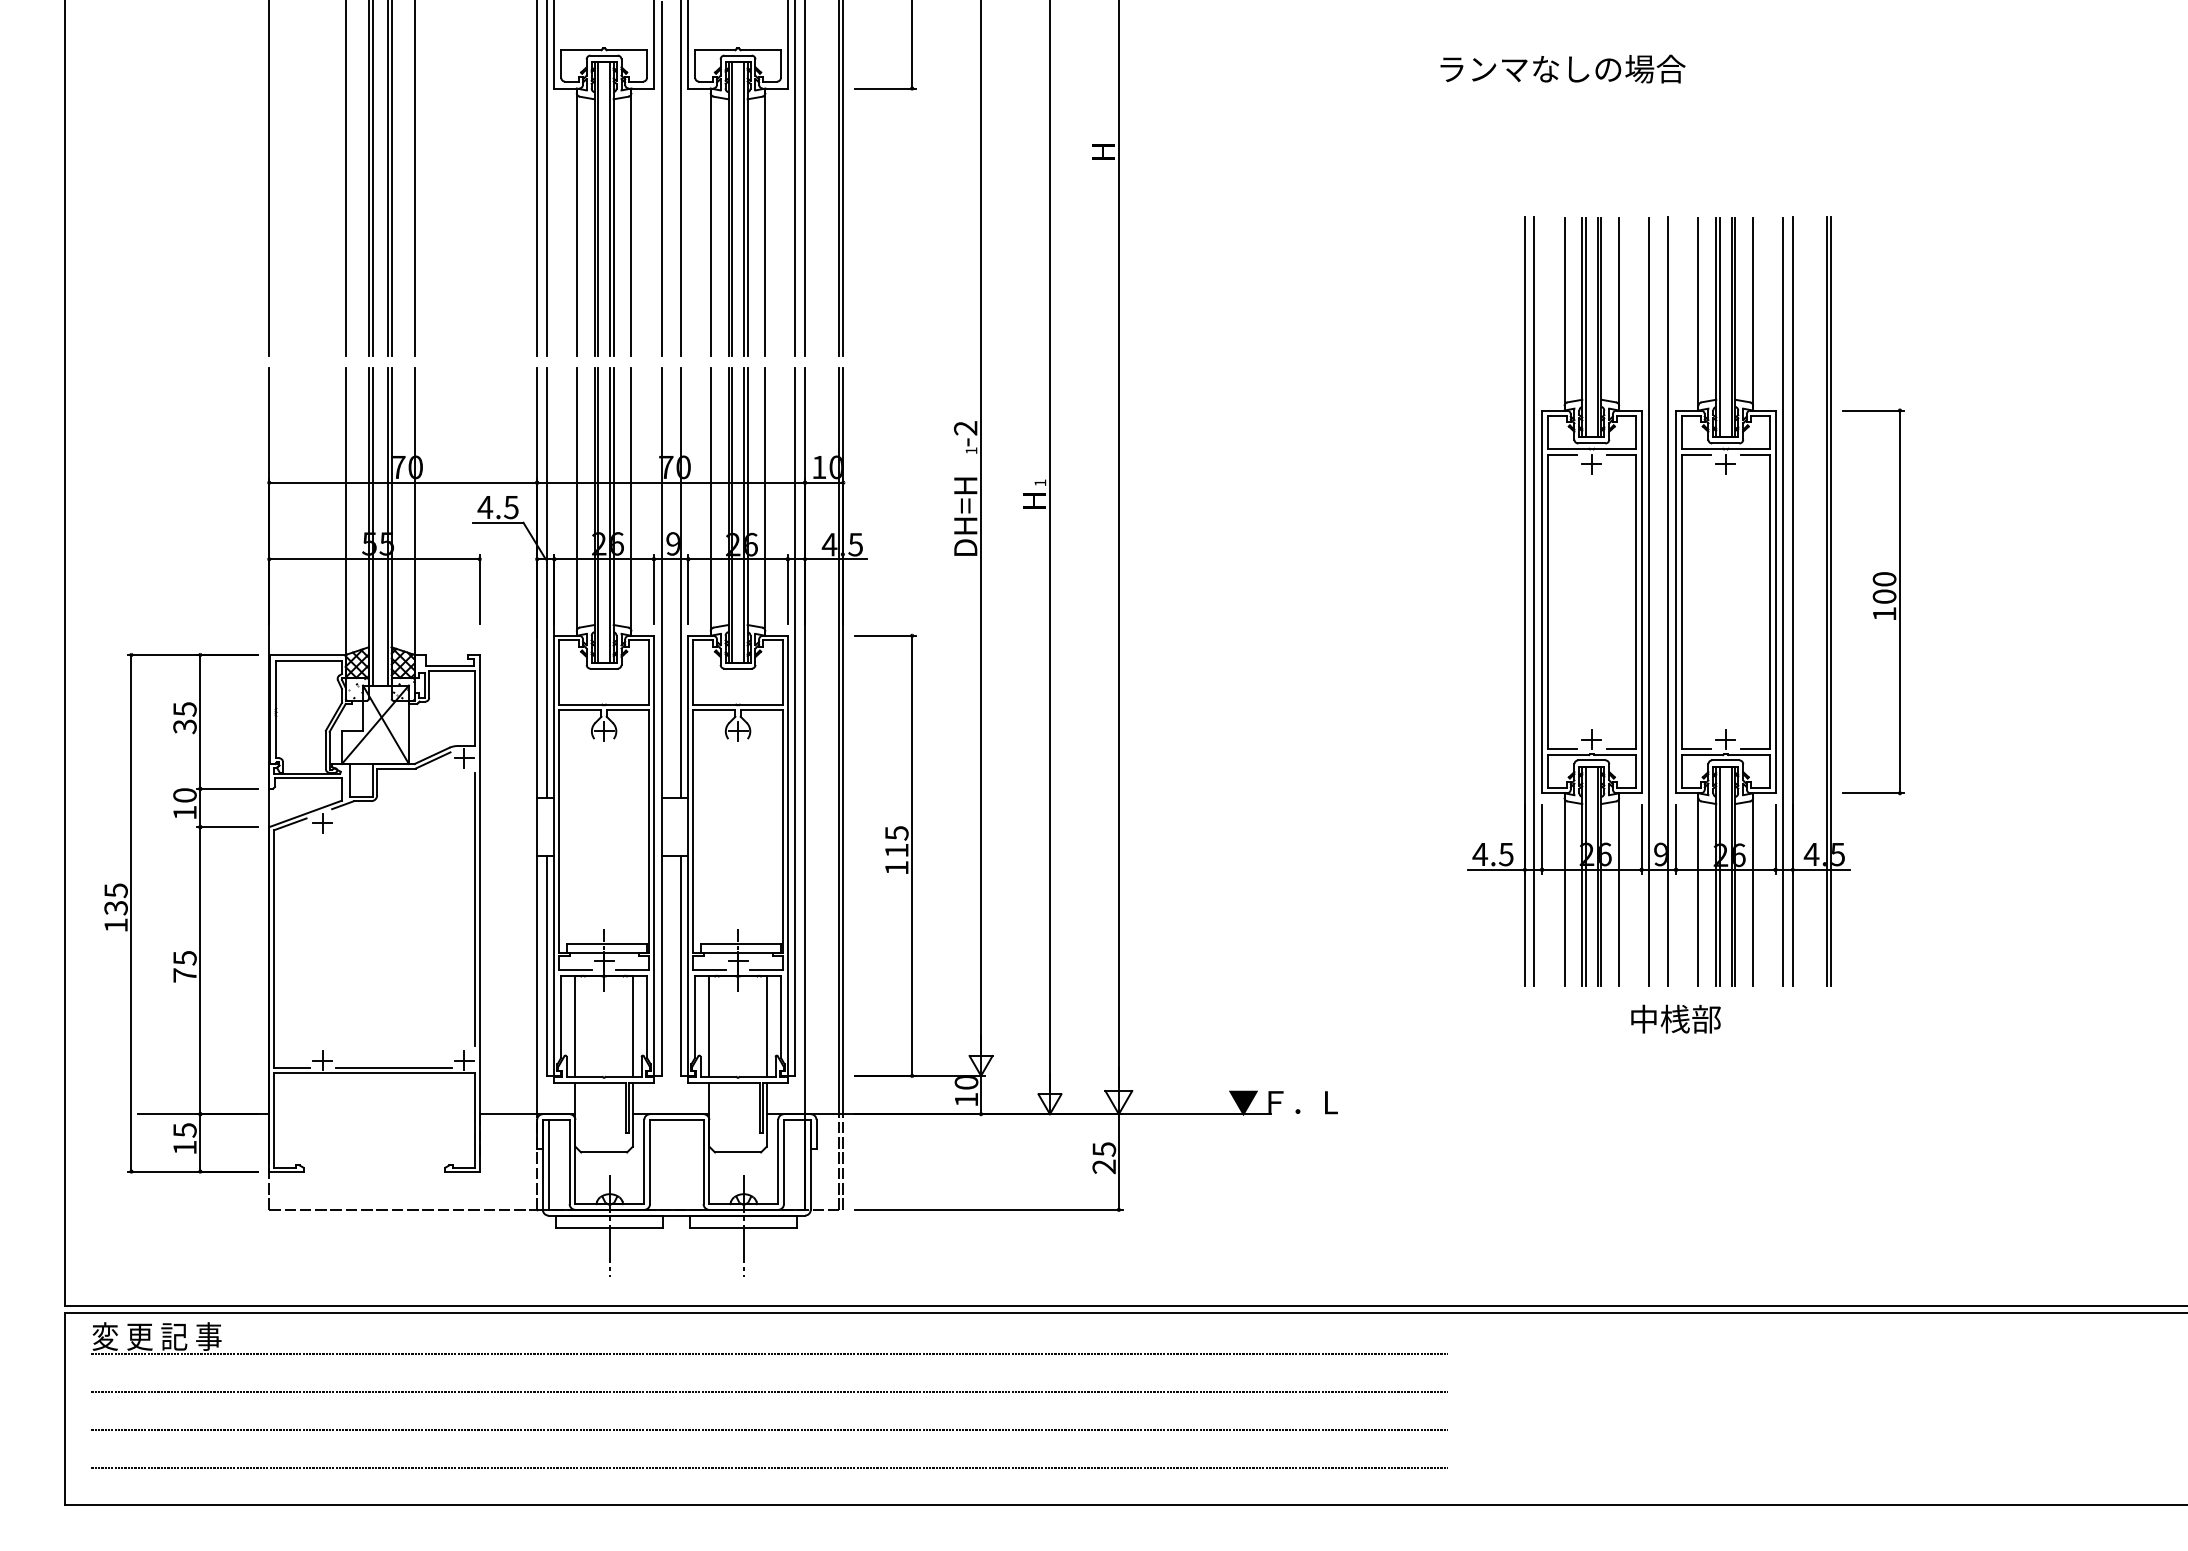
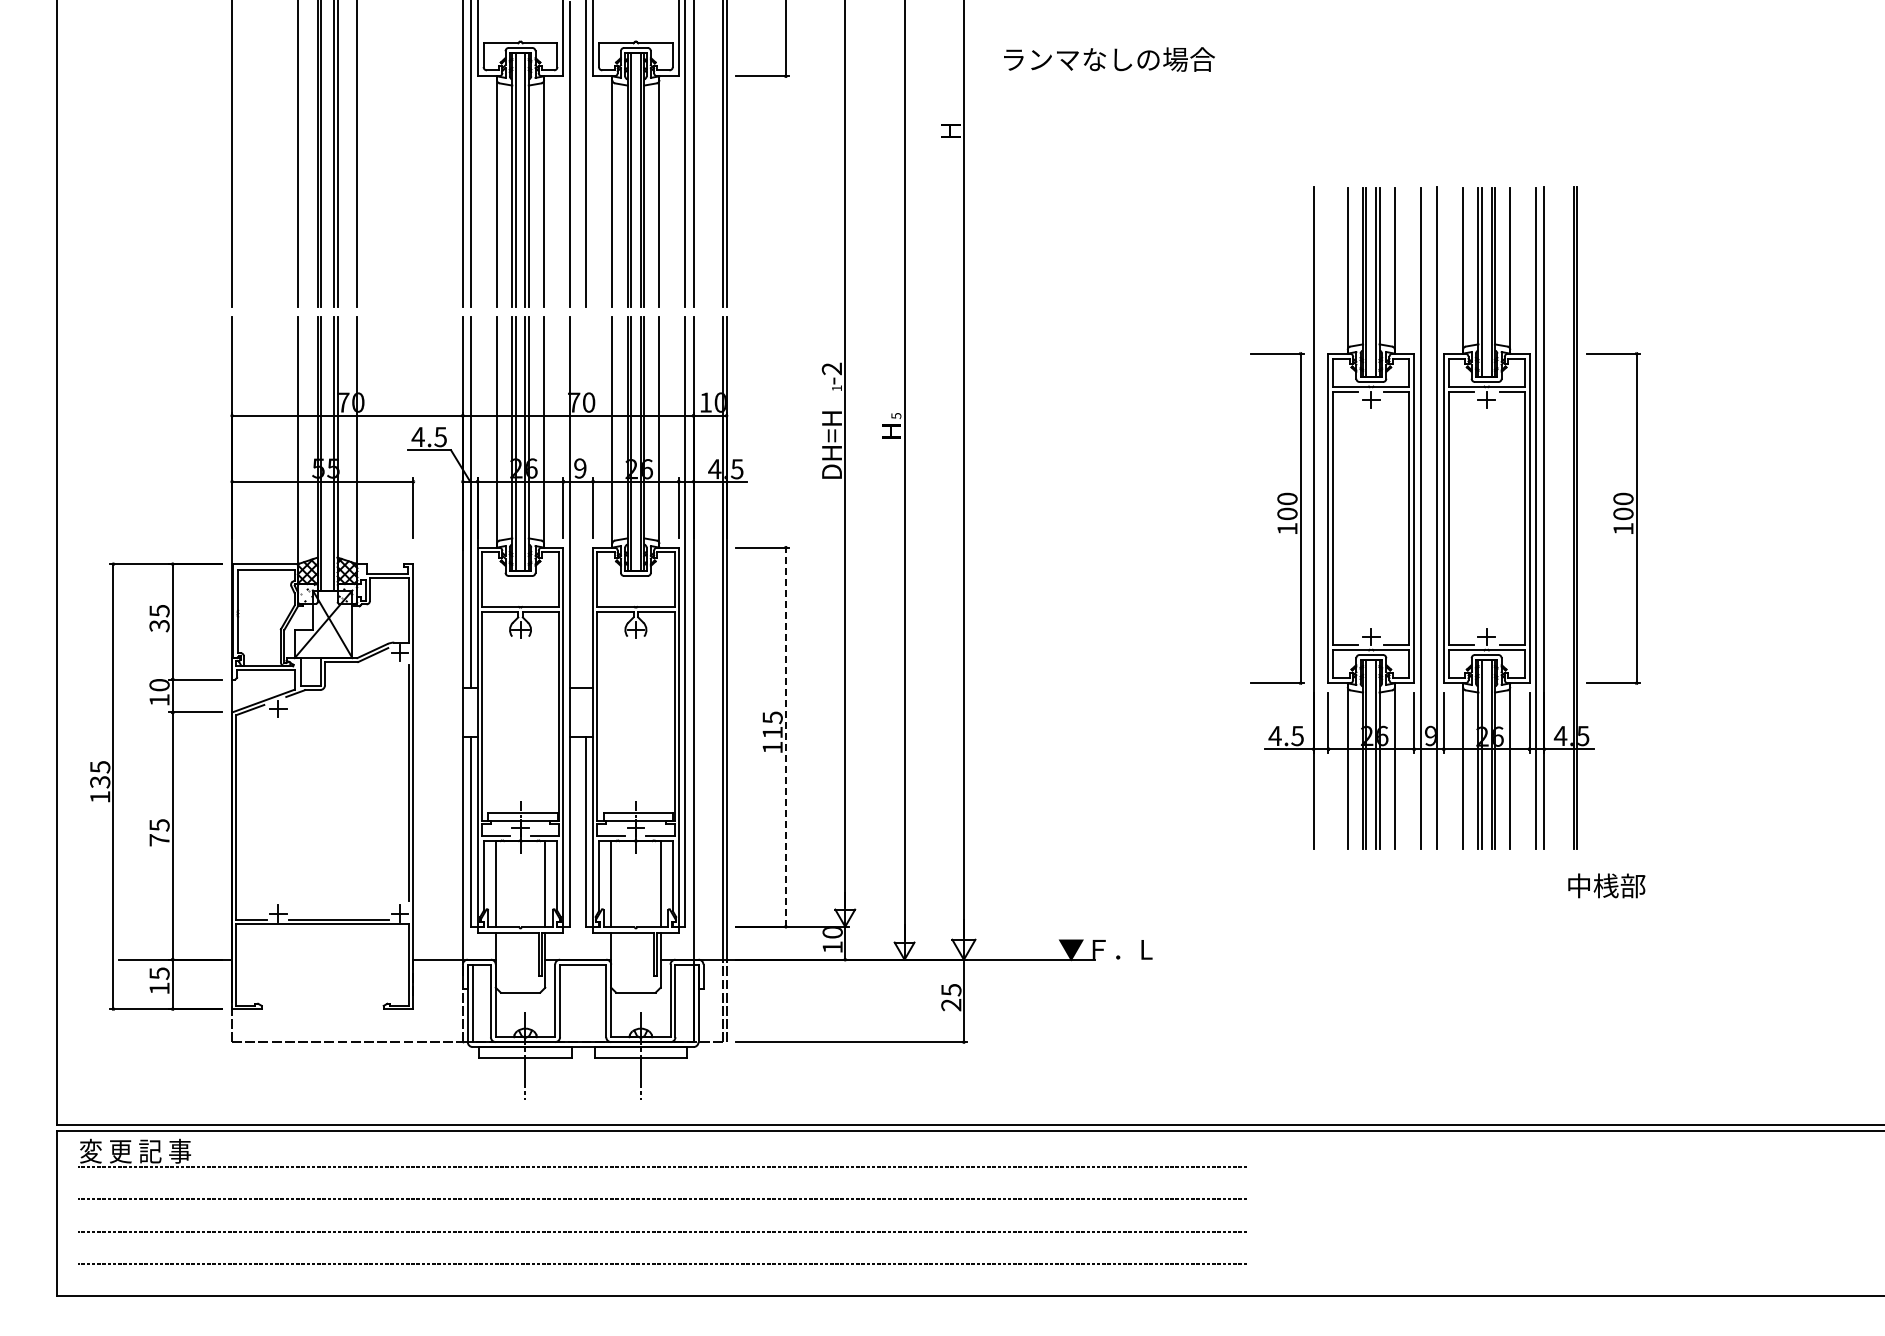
text: (1563, 69) -> (1109, 59), moved
text: (1040, 483) -> (896, 416), 1 -> 5
line: (680, 582) -> (586, 501), removed
part: (1482, 601) -> (1277, 518), added
line: (1534, 601) -> (1321, 518), removed
line: (911, 856) -> (785, 737), solid -> dashed
text: (1675, 1018) -> (1606, 885), moved

